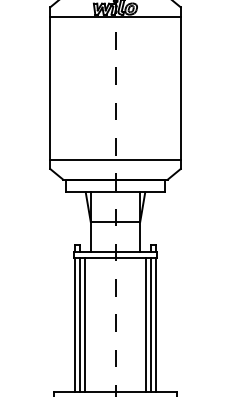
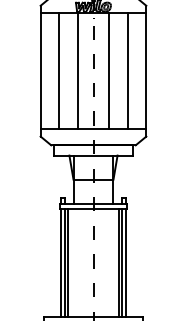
line: (73, 88) -> (59, 71), added
line: (96, 88) -> (78, 71), added
line: (134, 88) -> (108, 71), added
line: (157, 88) -> (127, 71), added

